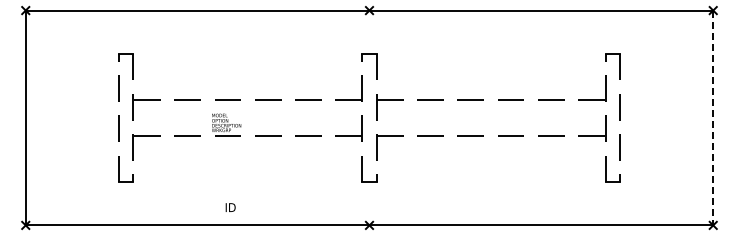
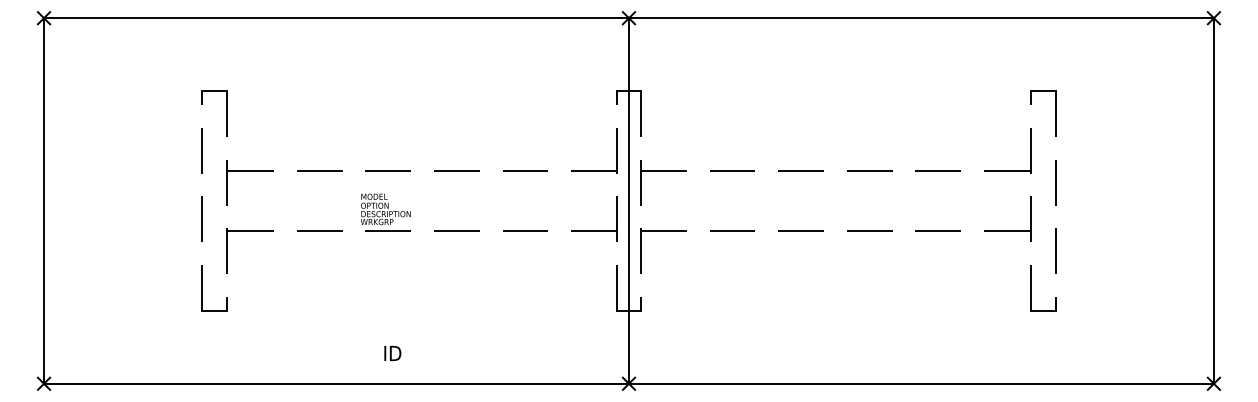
line: (369, 117) -> (629, 200), added
line: (713, 118) -> (1214, 201), dashed -> solid

